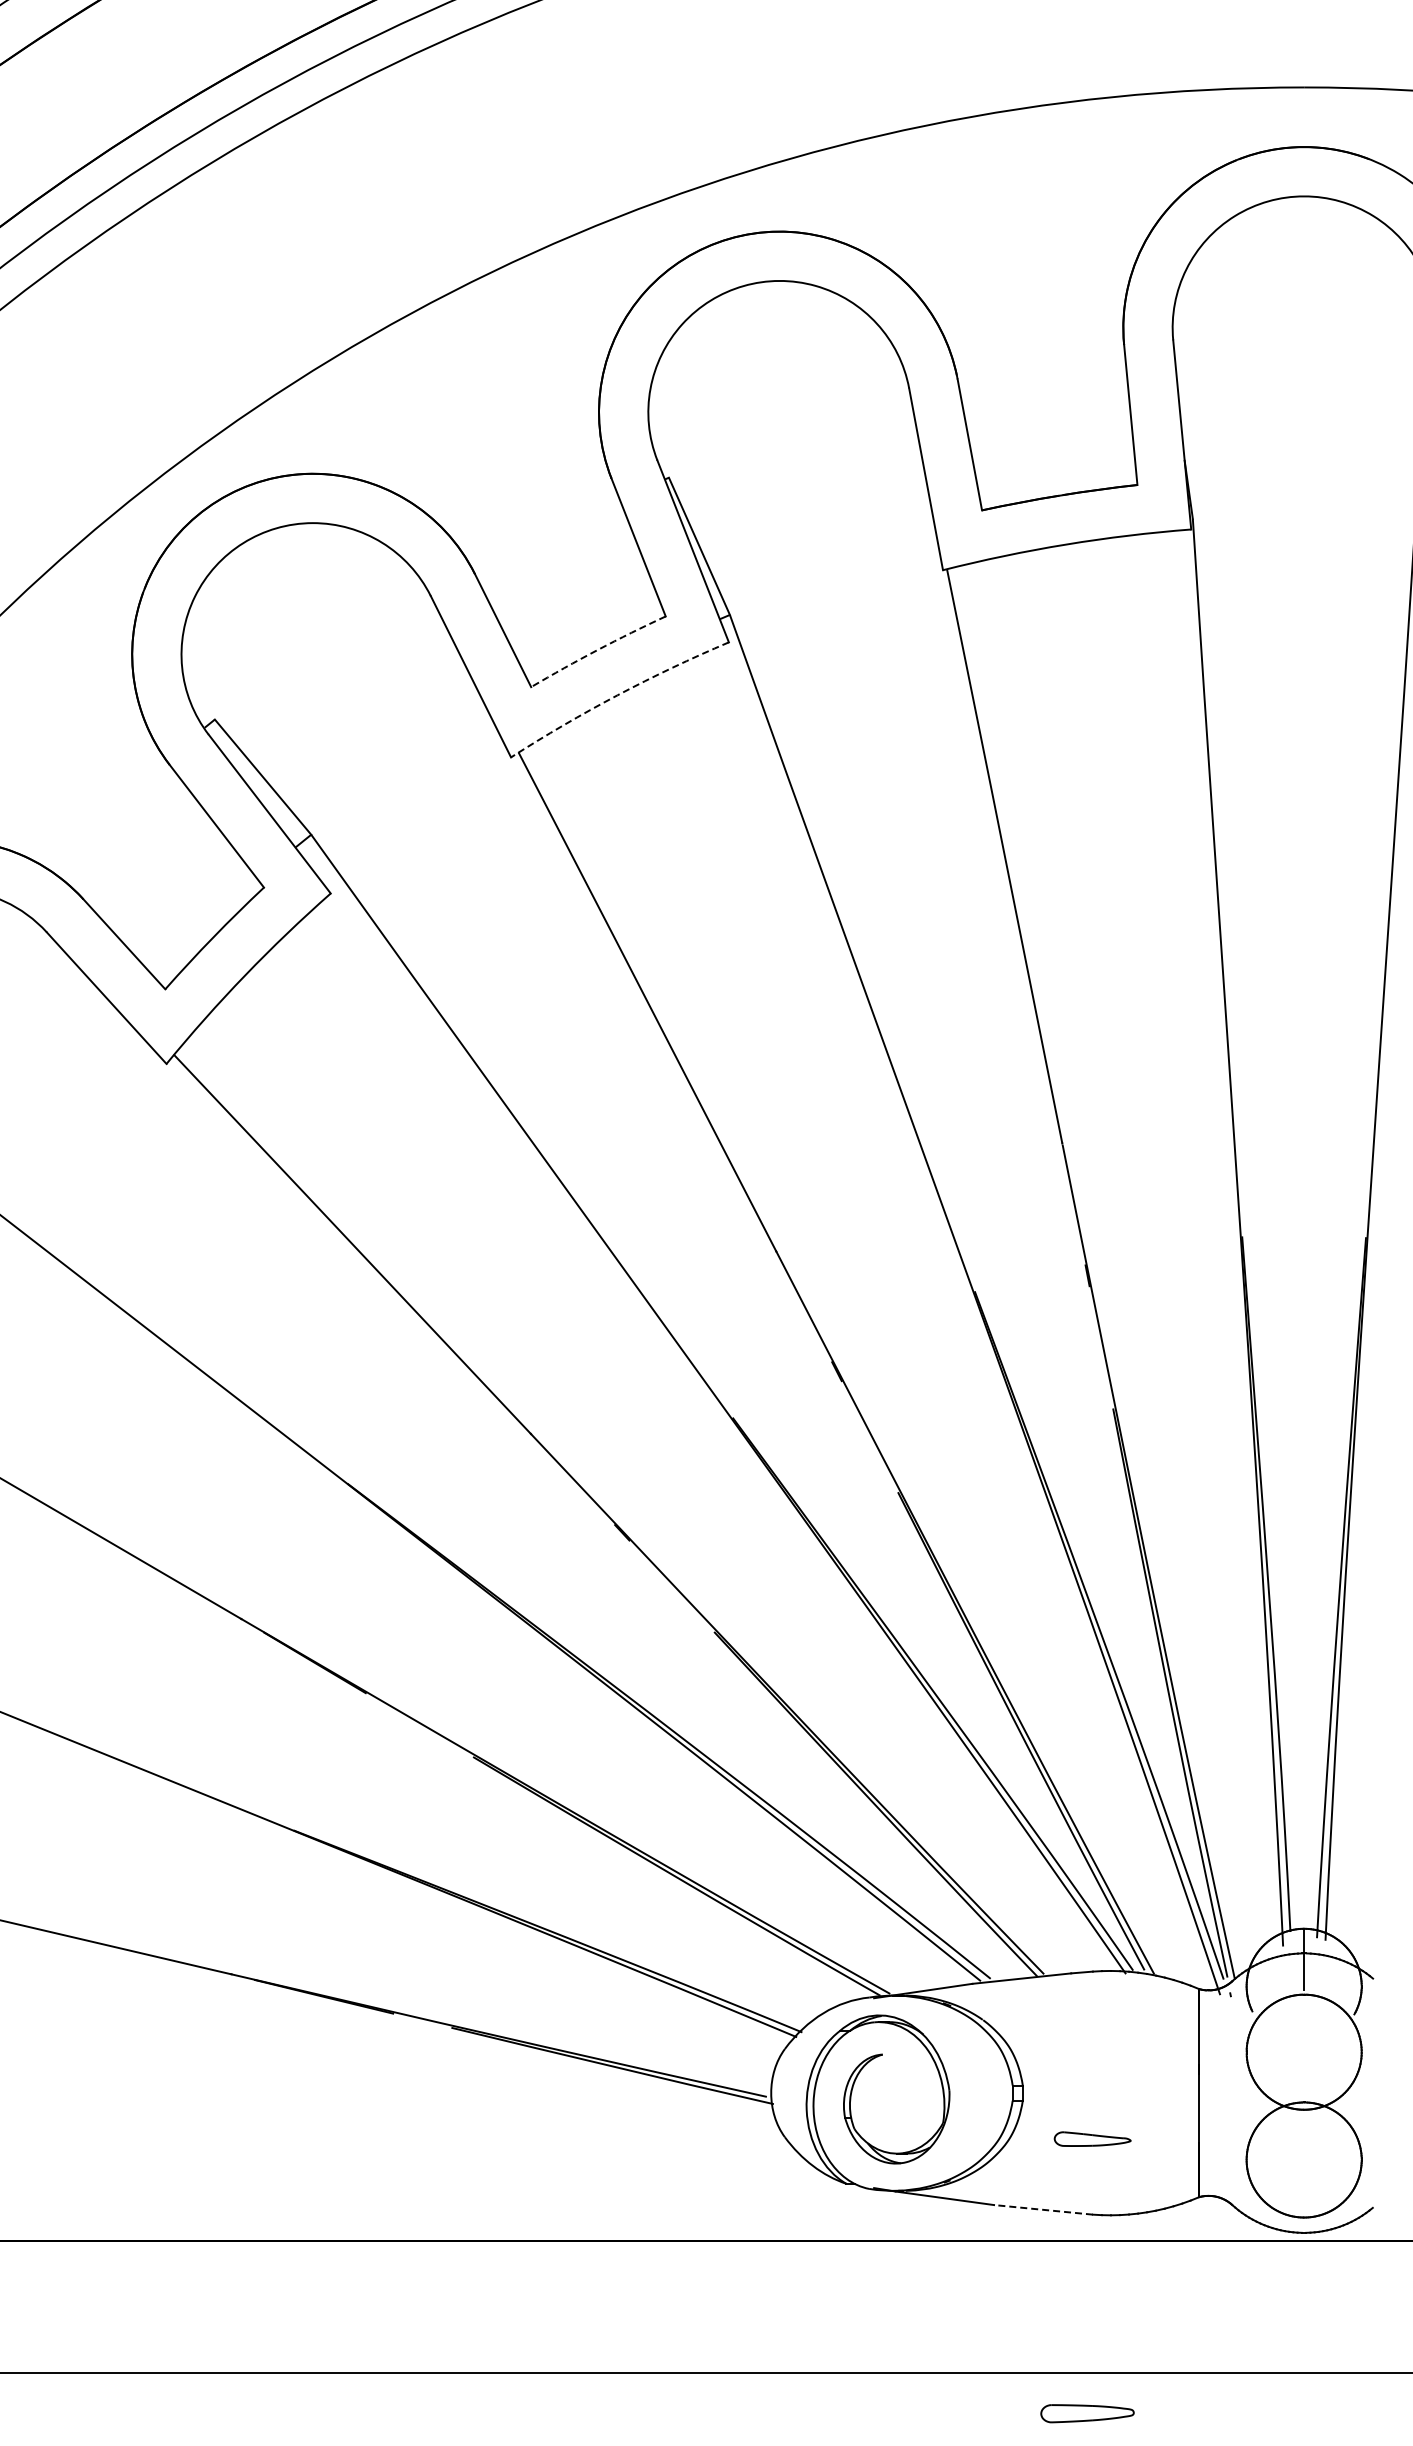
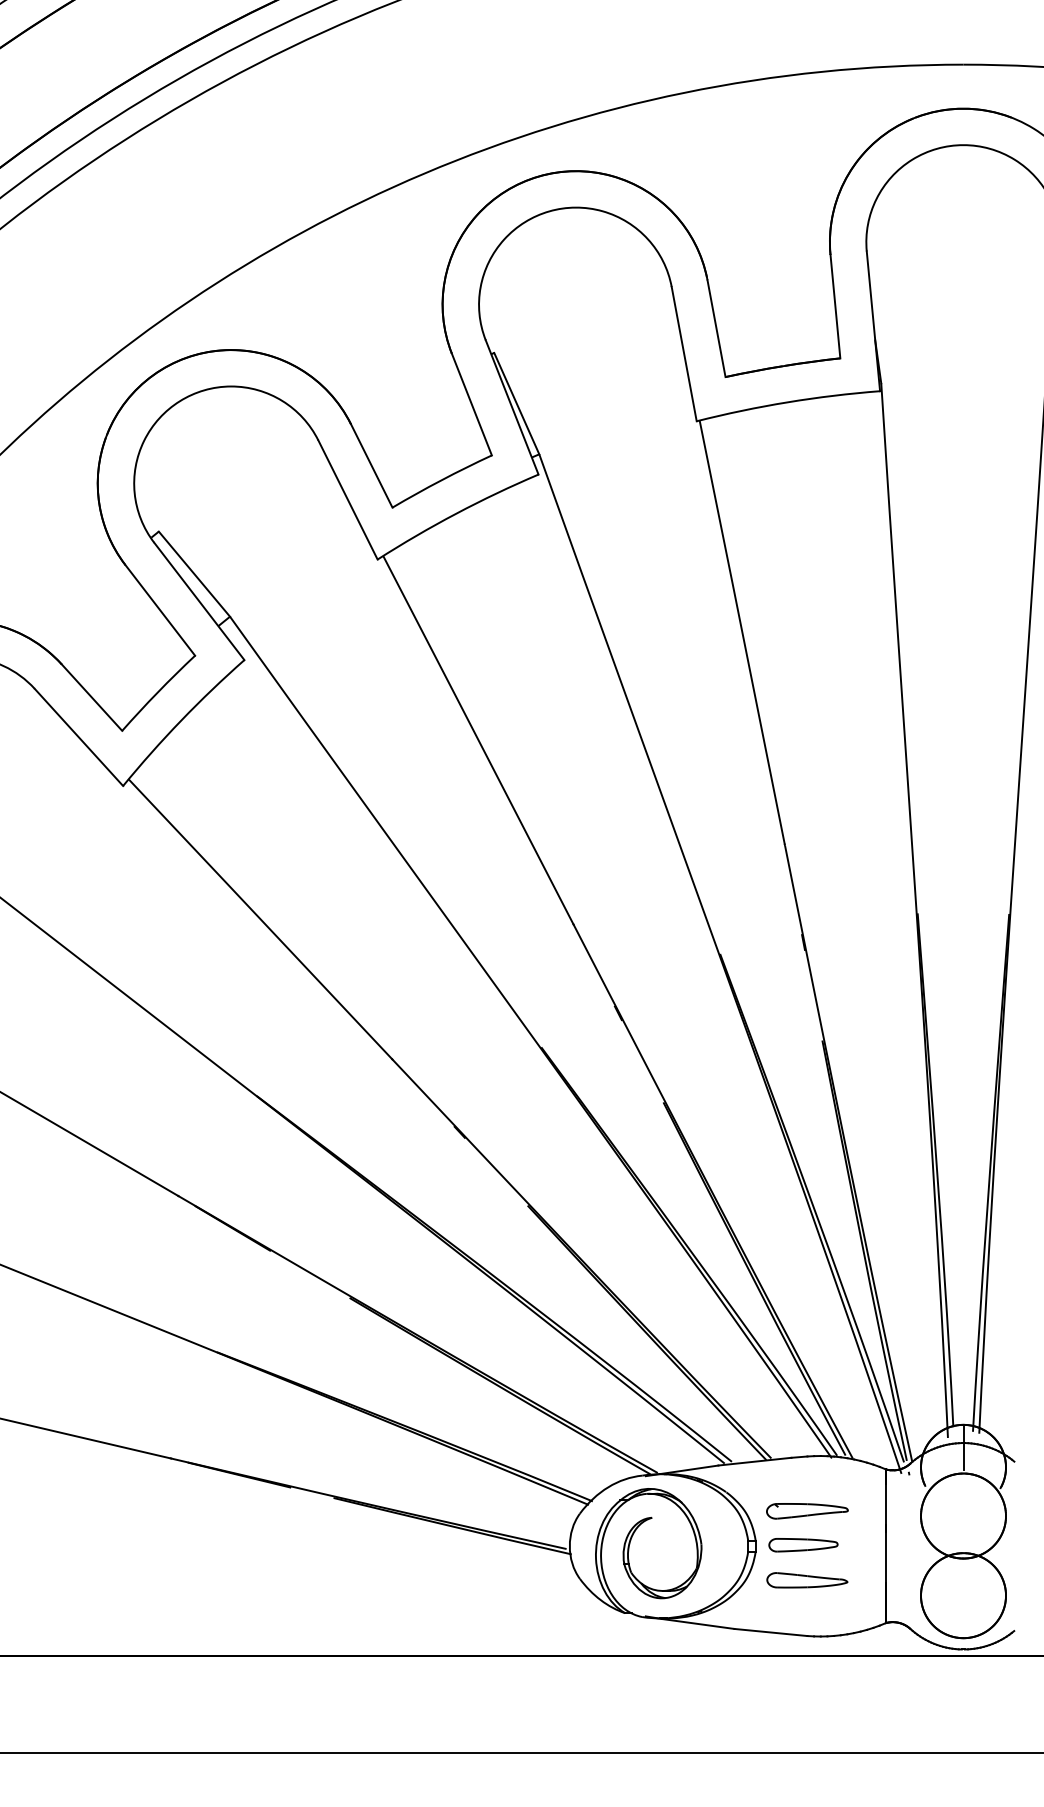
arc: (597, 650) -> (441, 480), dashed -> solid
arc: (617, 695) -> (456, 513), dashed -> solid
part: (1092, 2045) -> (807, 1511), added
part: (1092, 2138) -> (807, 1579), size x1.43
line: (1043, 2209) -> (770, 1632), dashed -> solid
part: (1087, 2413) -> (803, 1545), moved

